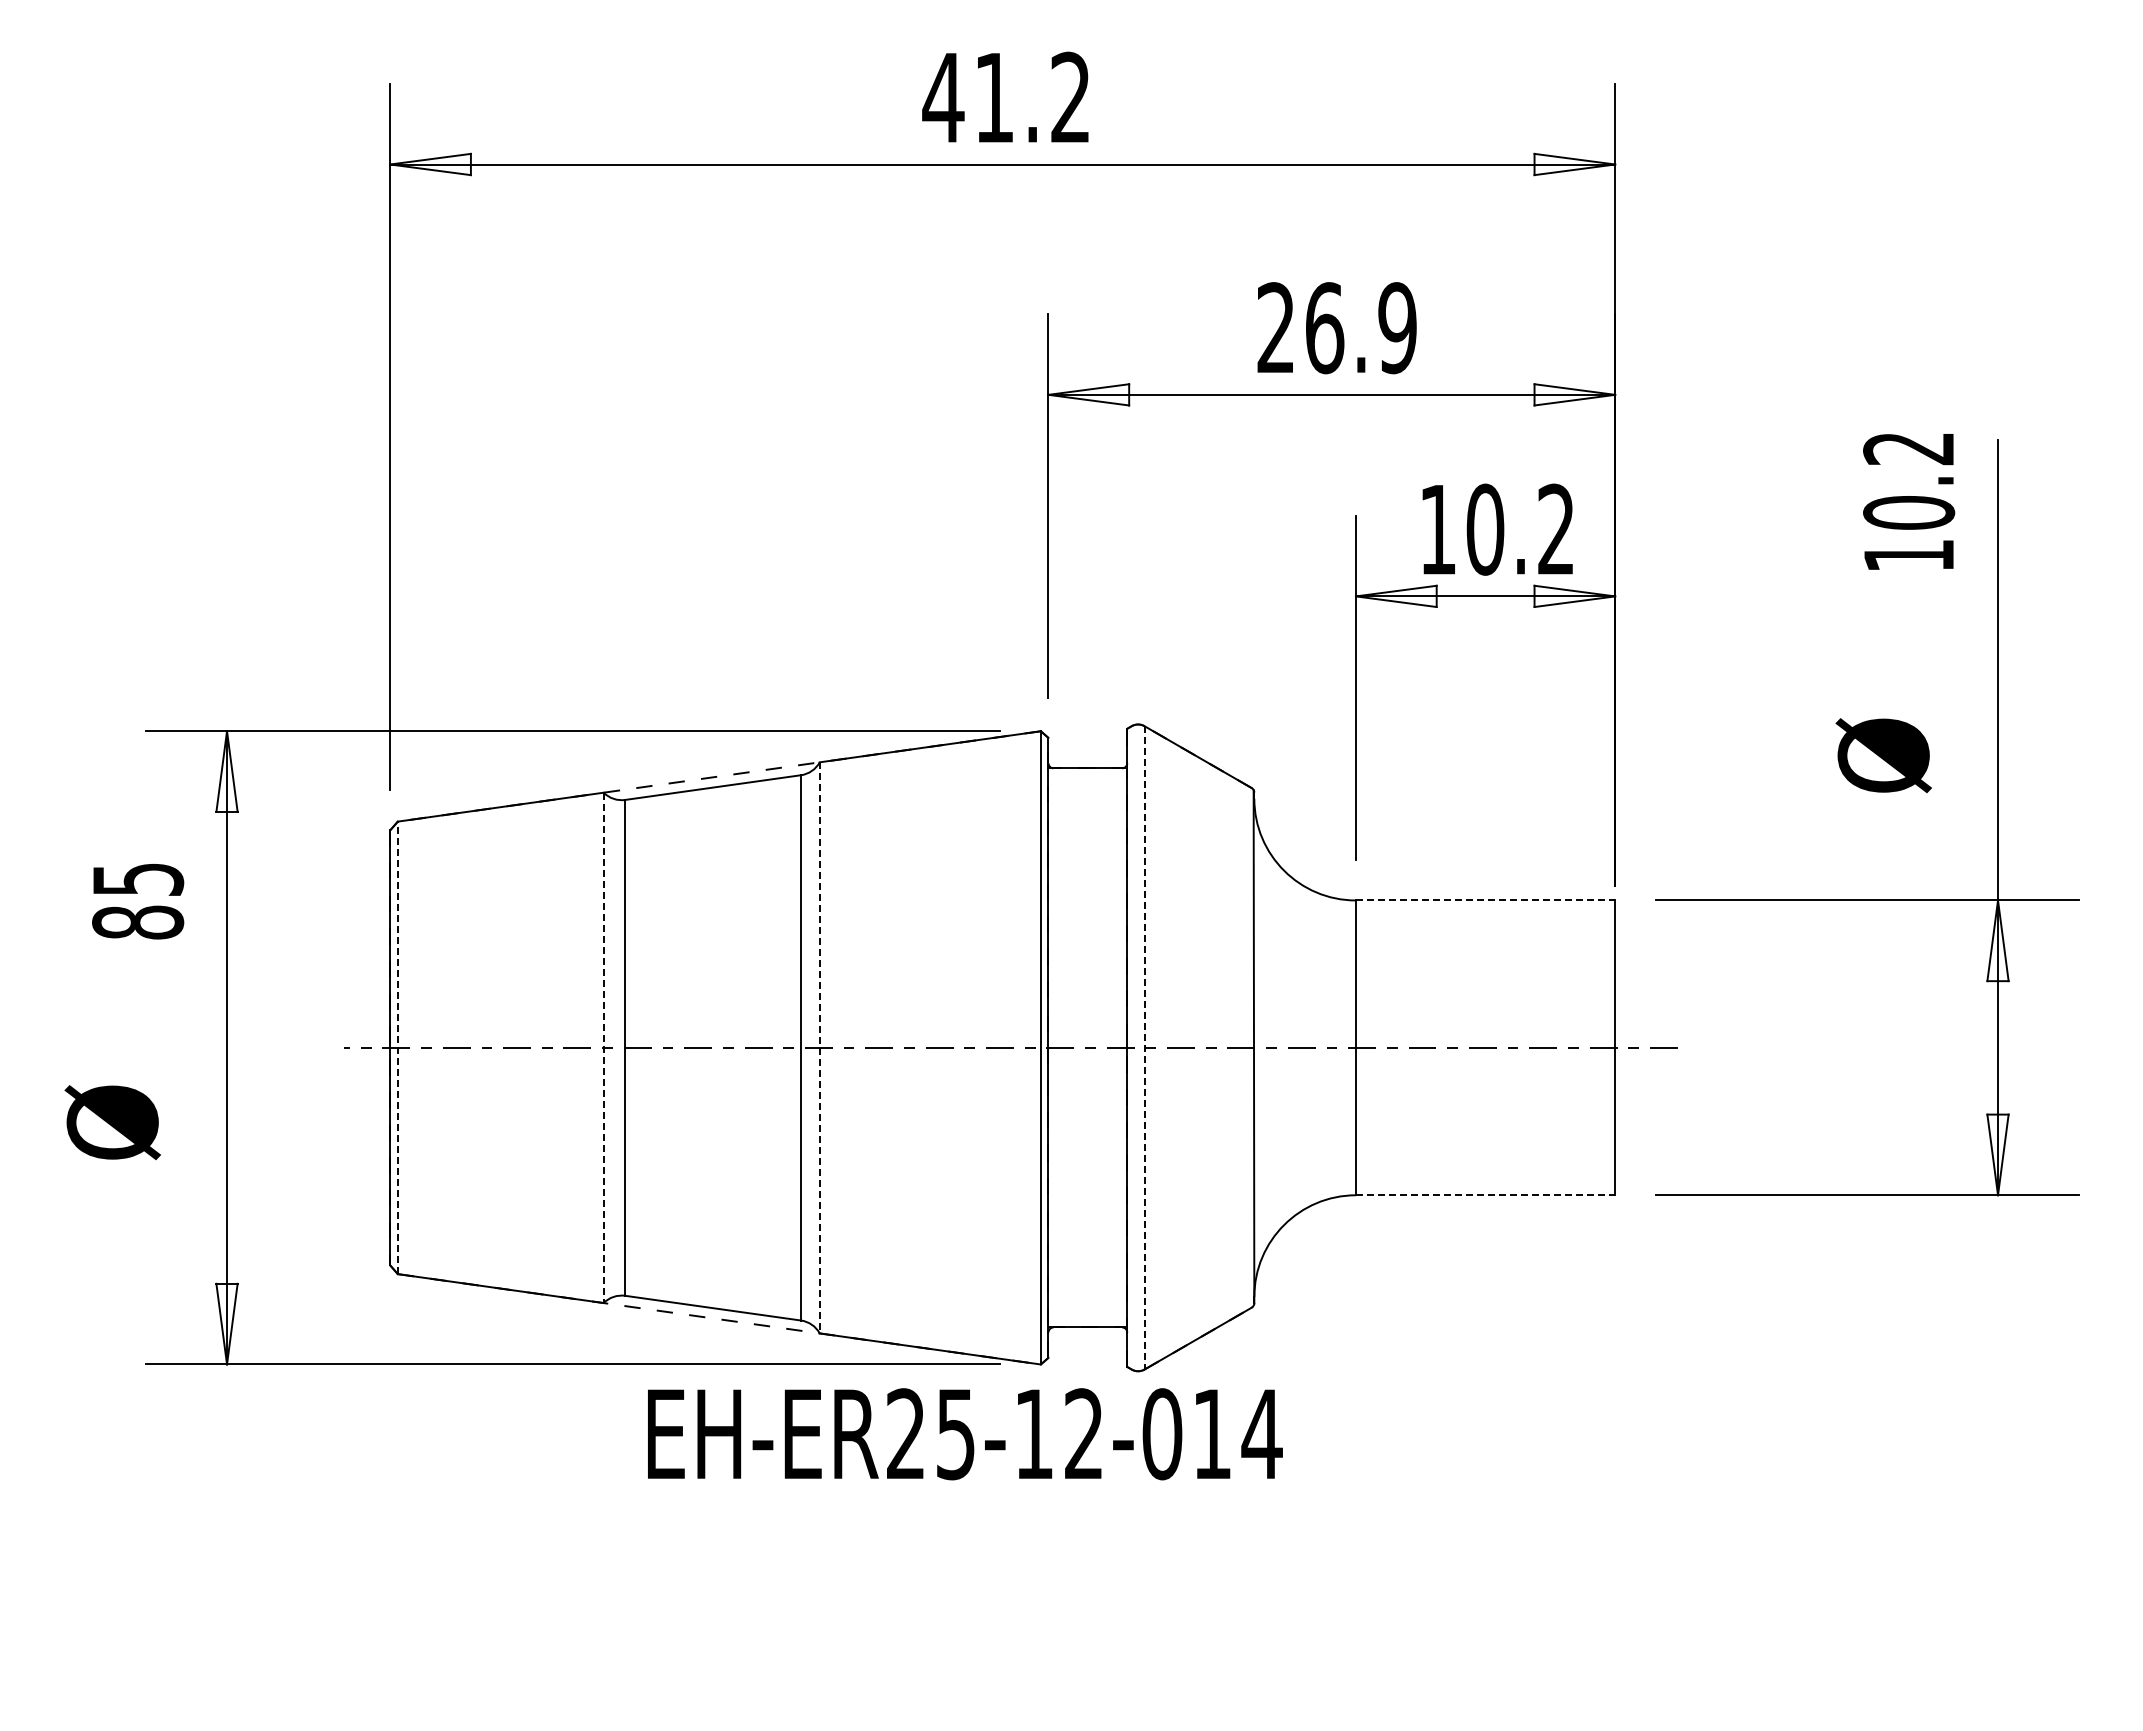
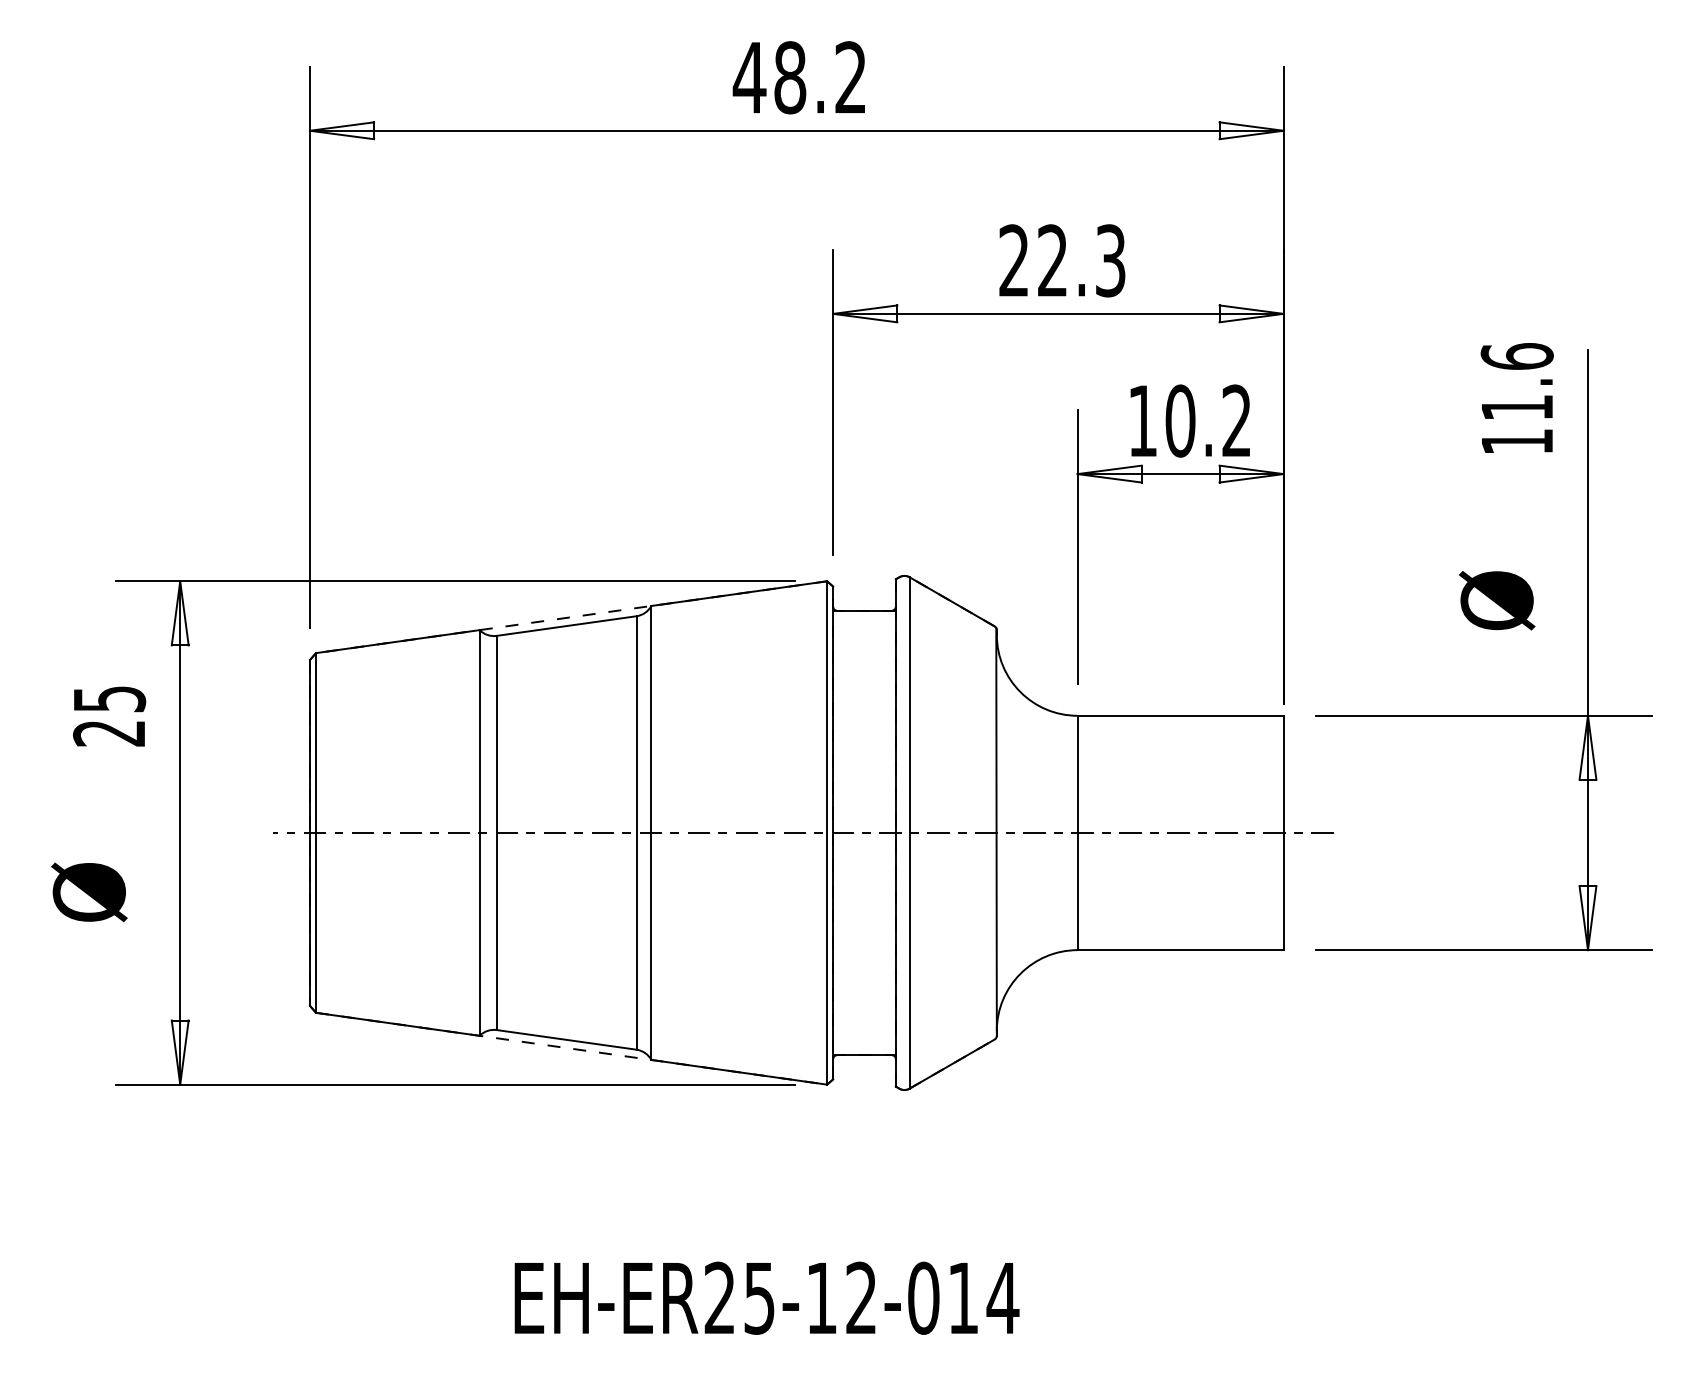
text: (994, 97) -> (790, 77), 41.2 -> 48.2
text: (1361, 328) -> (1082, 261), 26.9 -> 22.3
text: (1909, 480) -> (1517, 381), 10.2 -> 11.6
line: (1485, 900) -> (1180, 715), dashed -> solid
text: (138, 922) -> (109, 733), 85 -> 25
line: (397, 1047) -> (315, 832), dashed -> solid
line: (819, 1047) -> (651, 832), dashed -> solid
line: (1144, 1047) -> (909, 832), dashed -> solid
line: (603, 1048) -> (479, 833), dashed -> solid
line: (1485, 1195) -> (1180, 950), dashed -> solid
text: (965, 1434) -> (767, 1298), moved

